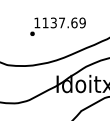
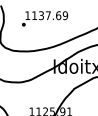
text: (58, 26) -> (45, 18), moved

